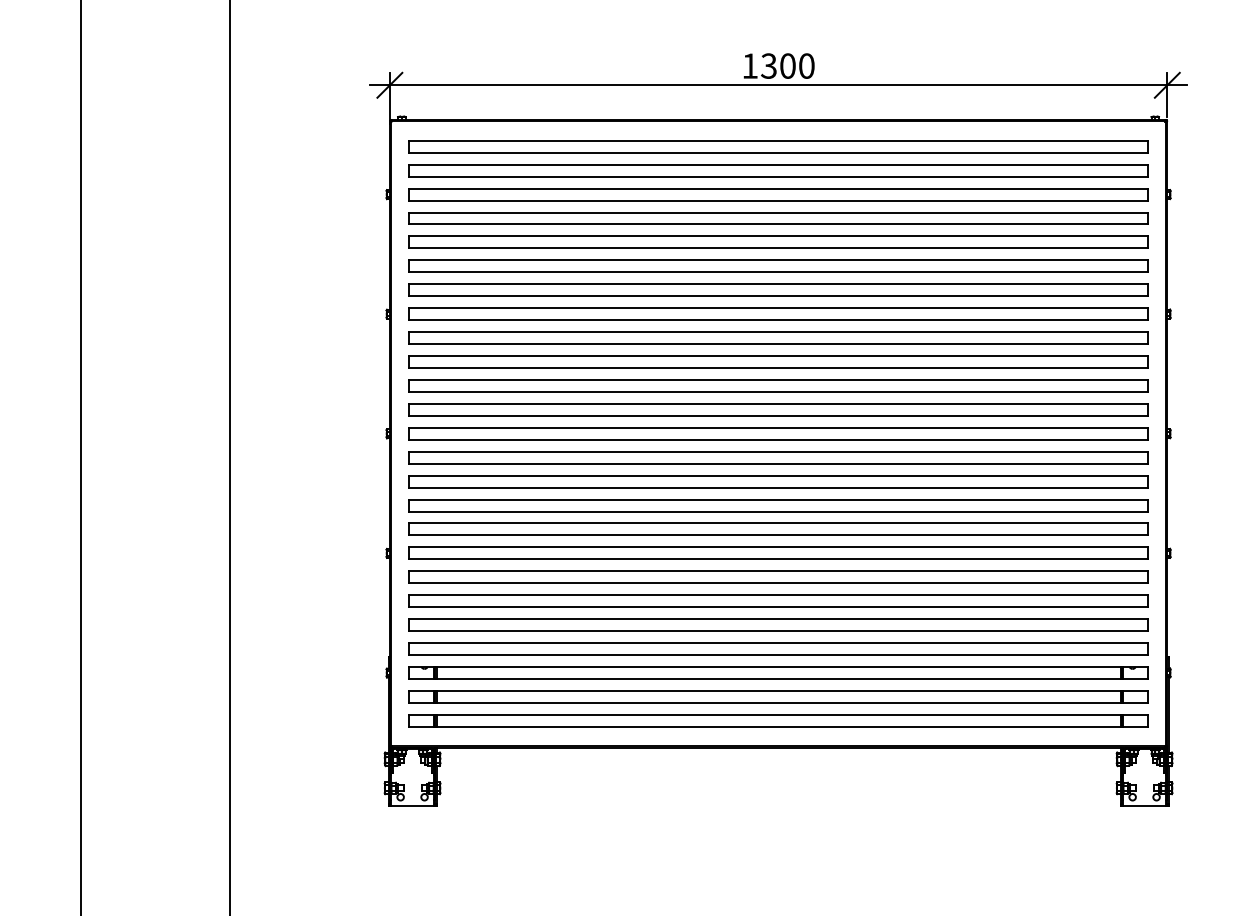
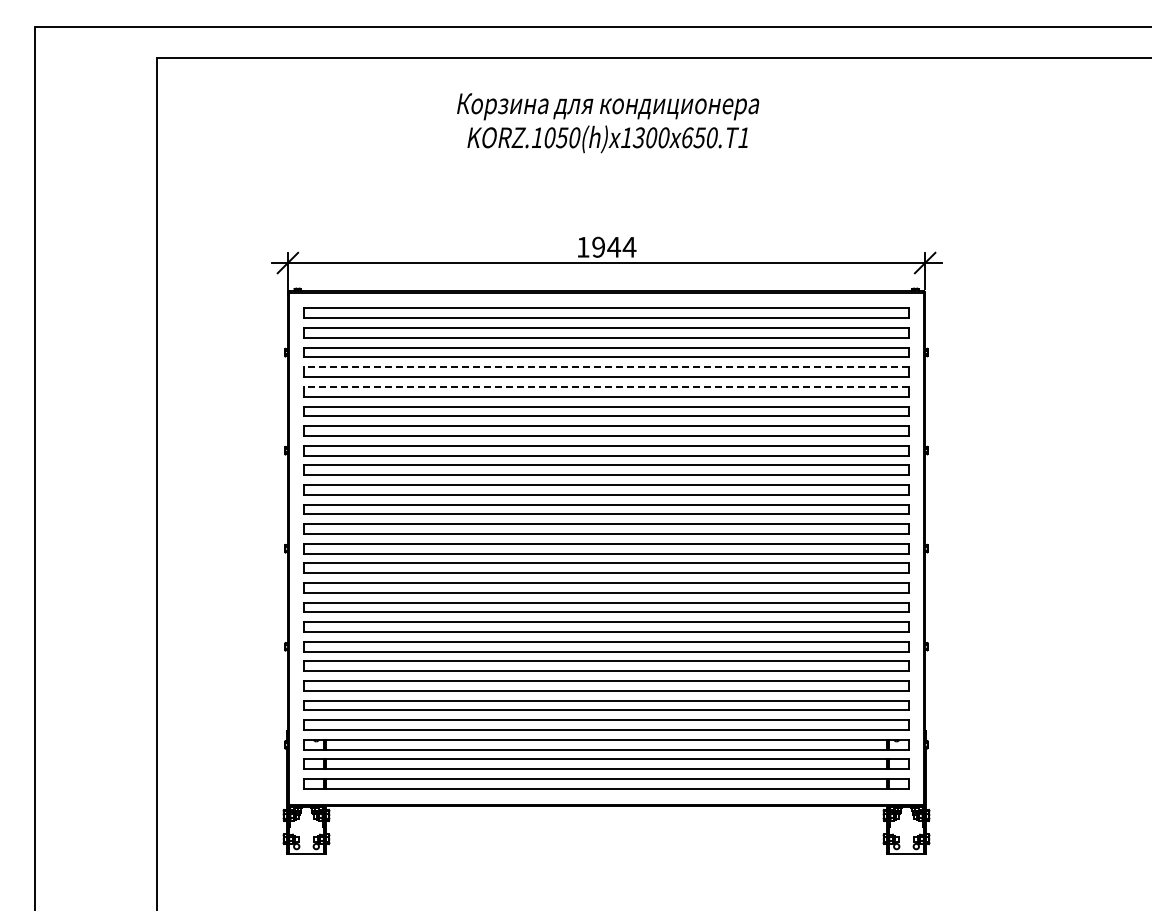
text: (788, 65) -> (614, 246), 1300 -> 1944
line: (778, 212) -> (606, 367), solid -> dashed
line: (778, 235) -> (606, 386), solid -> dashed

